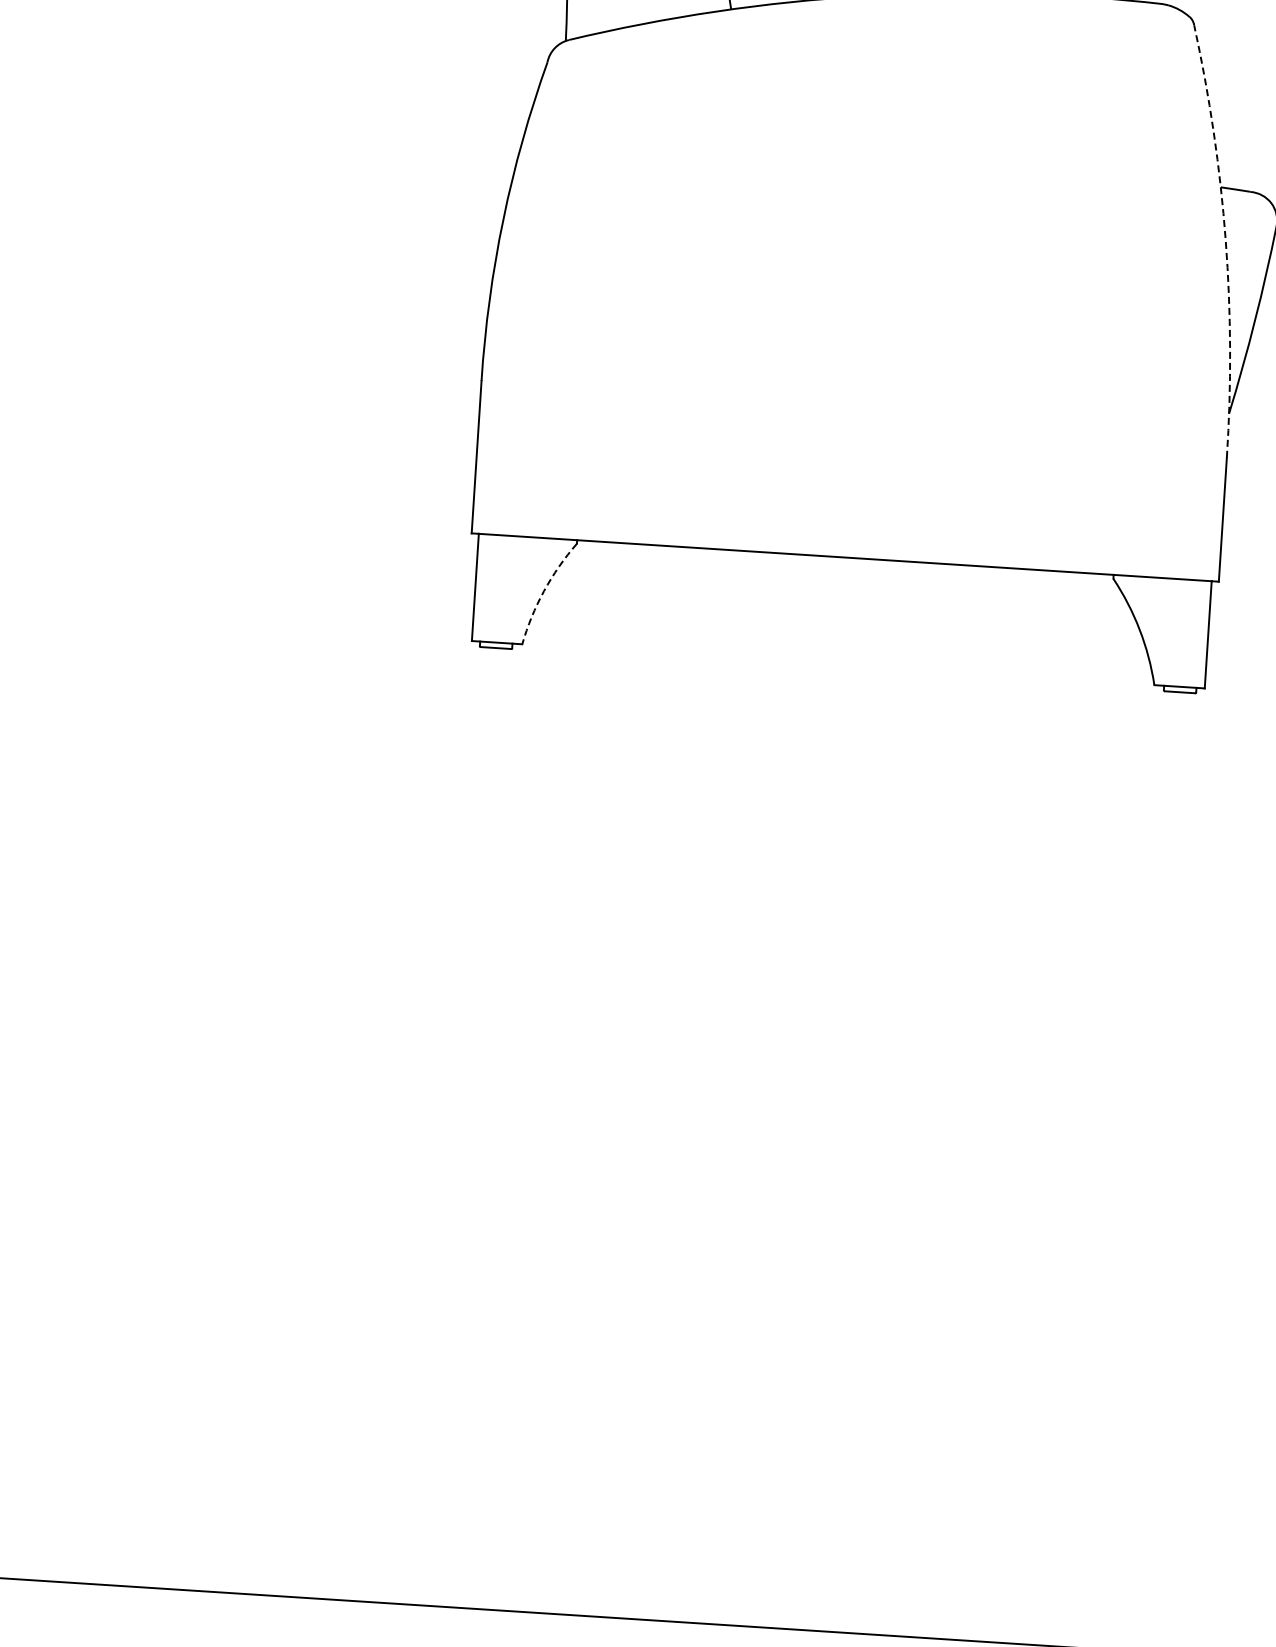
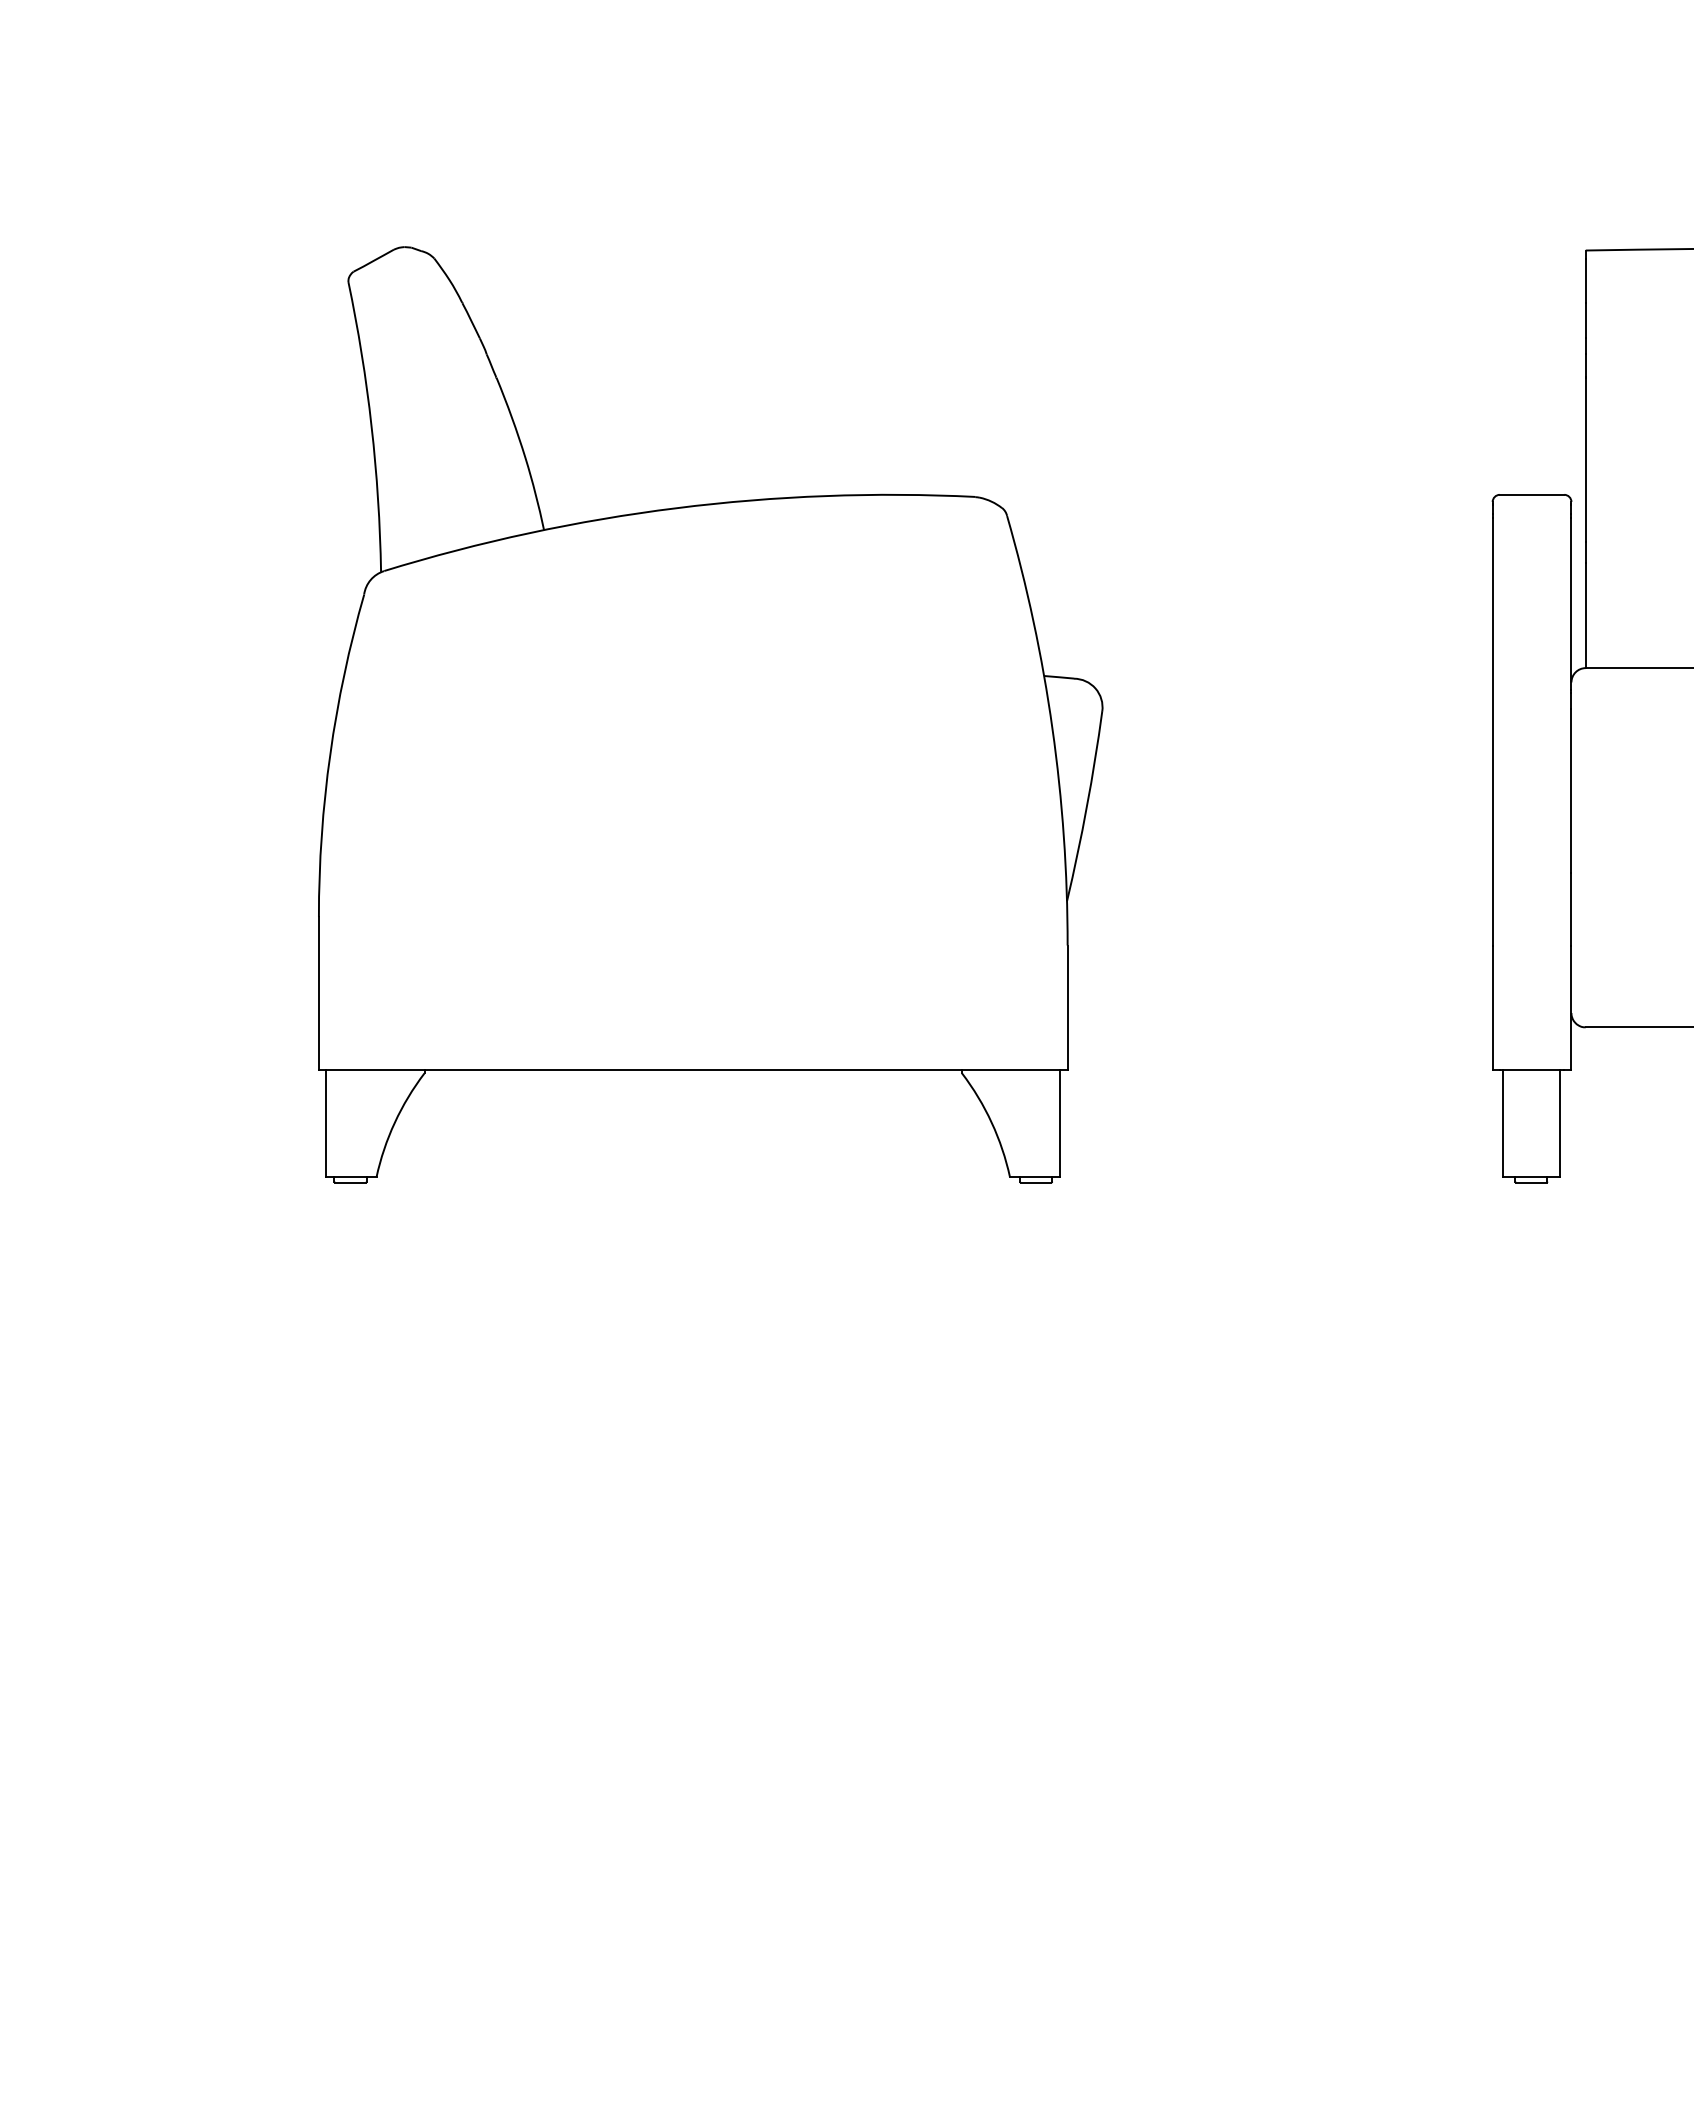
arc: (1225, 240) -> (1052, 728), dashed -> solid
arc: (543, 590) -> (394, 1122), dashed -> solid

